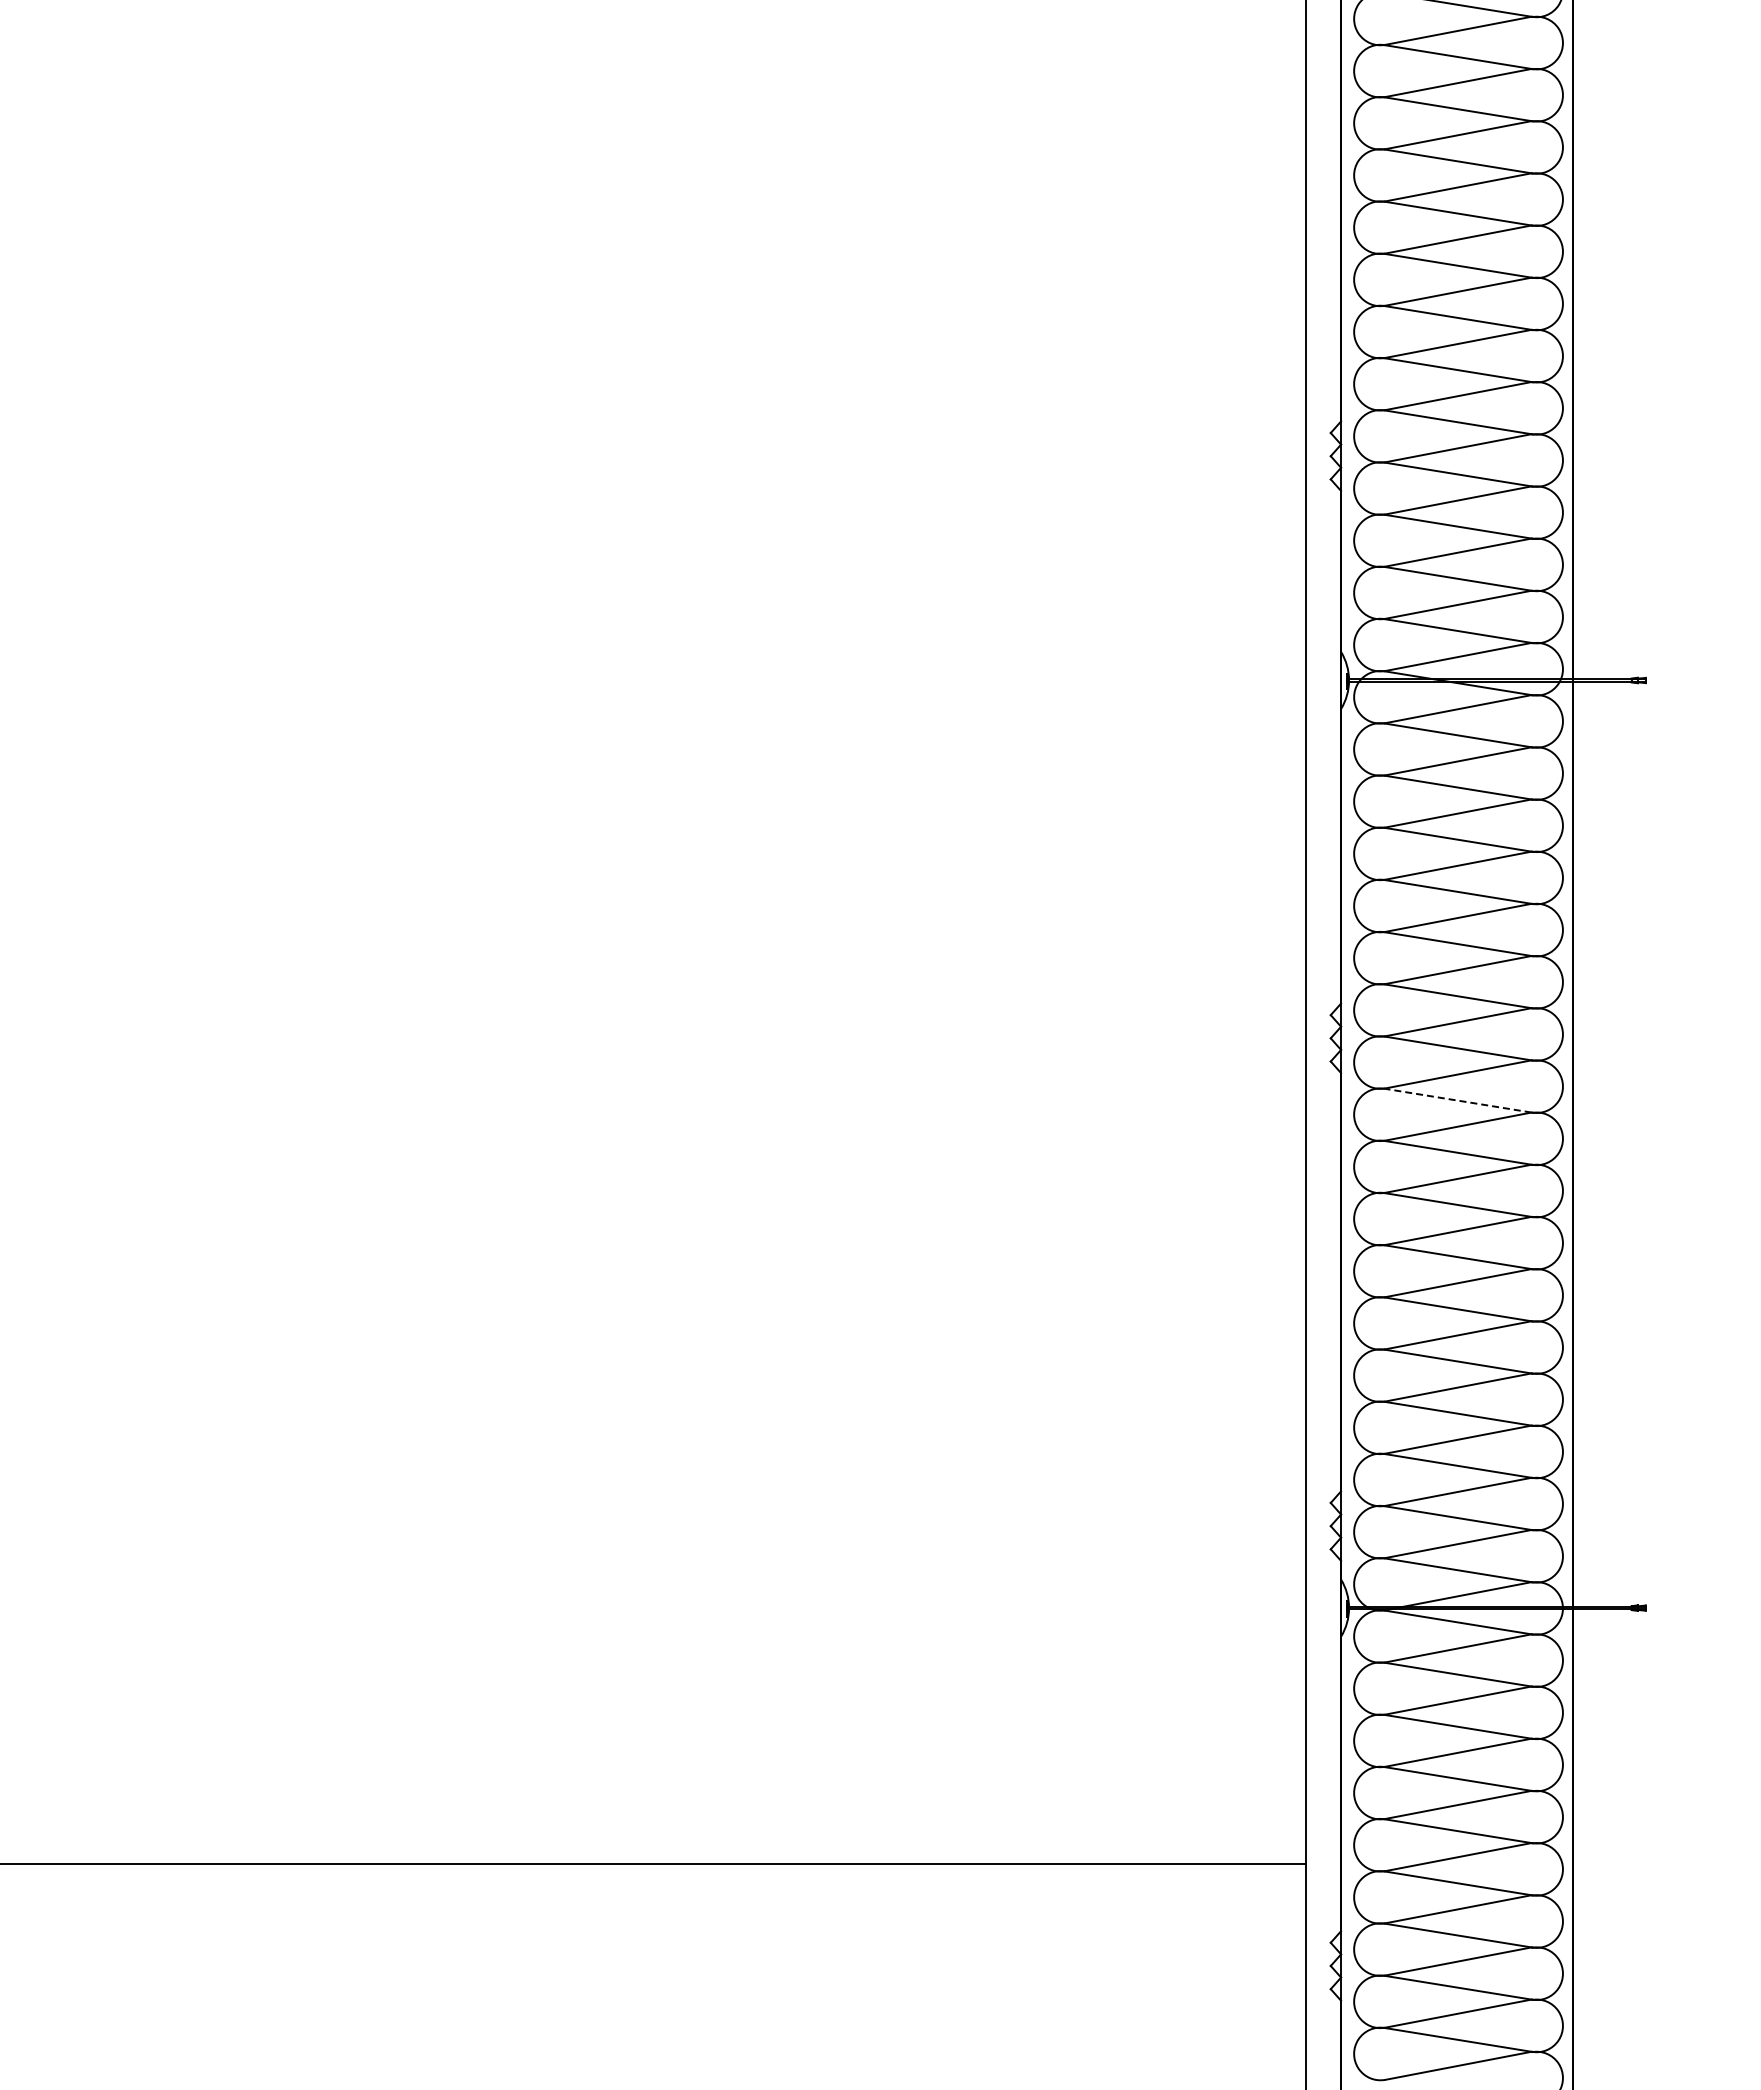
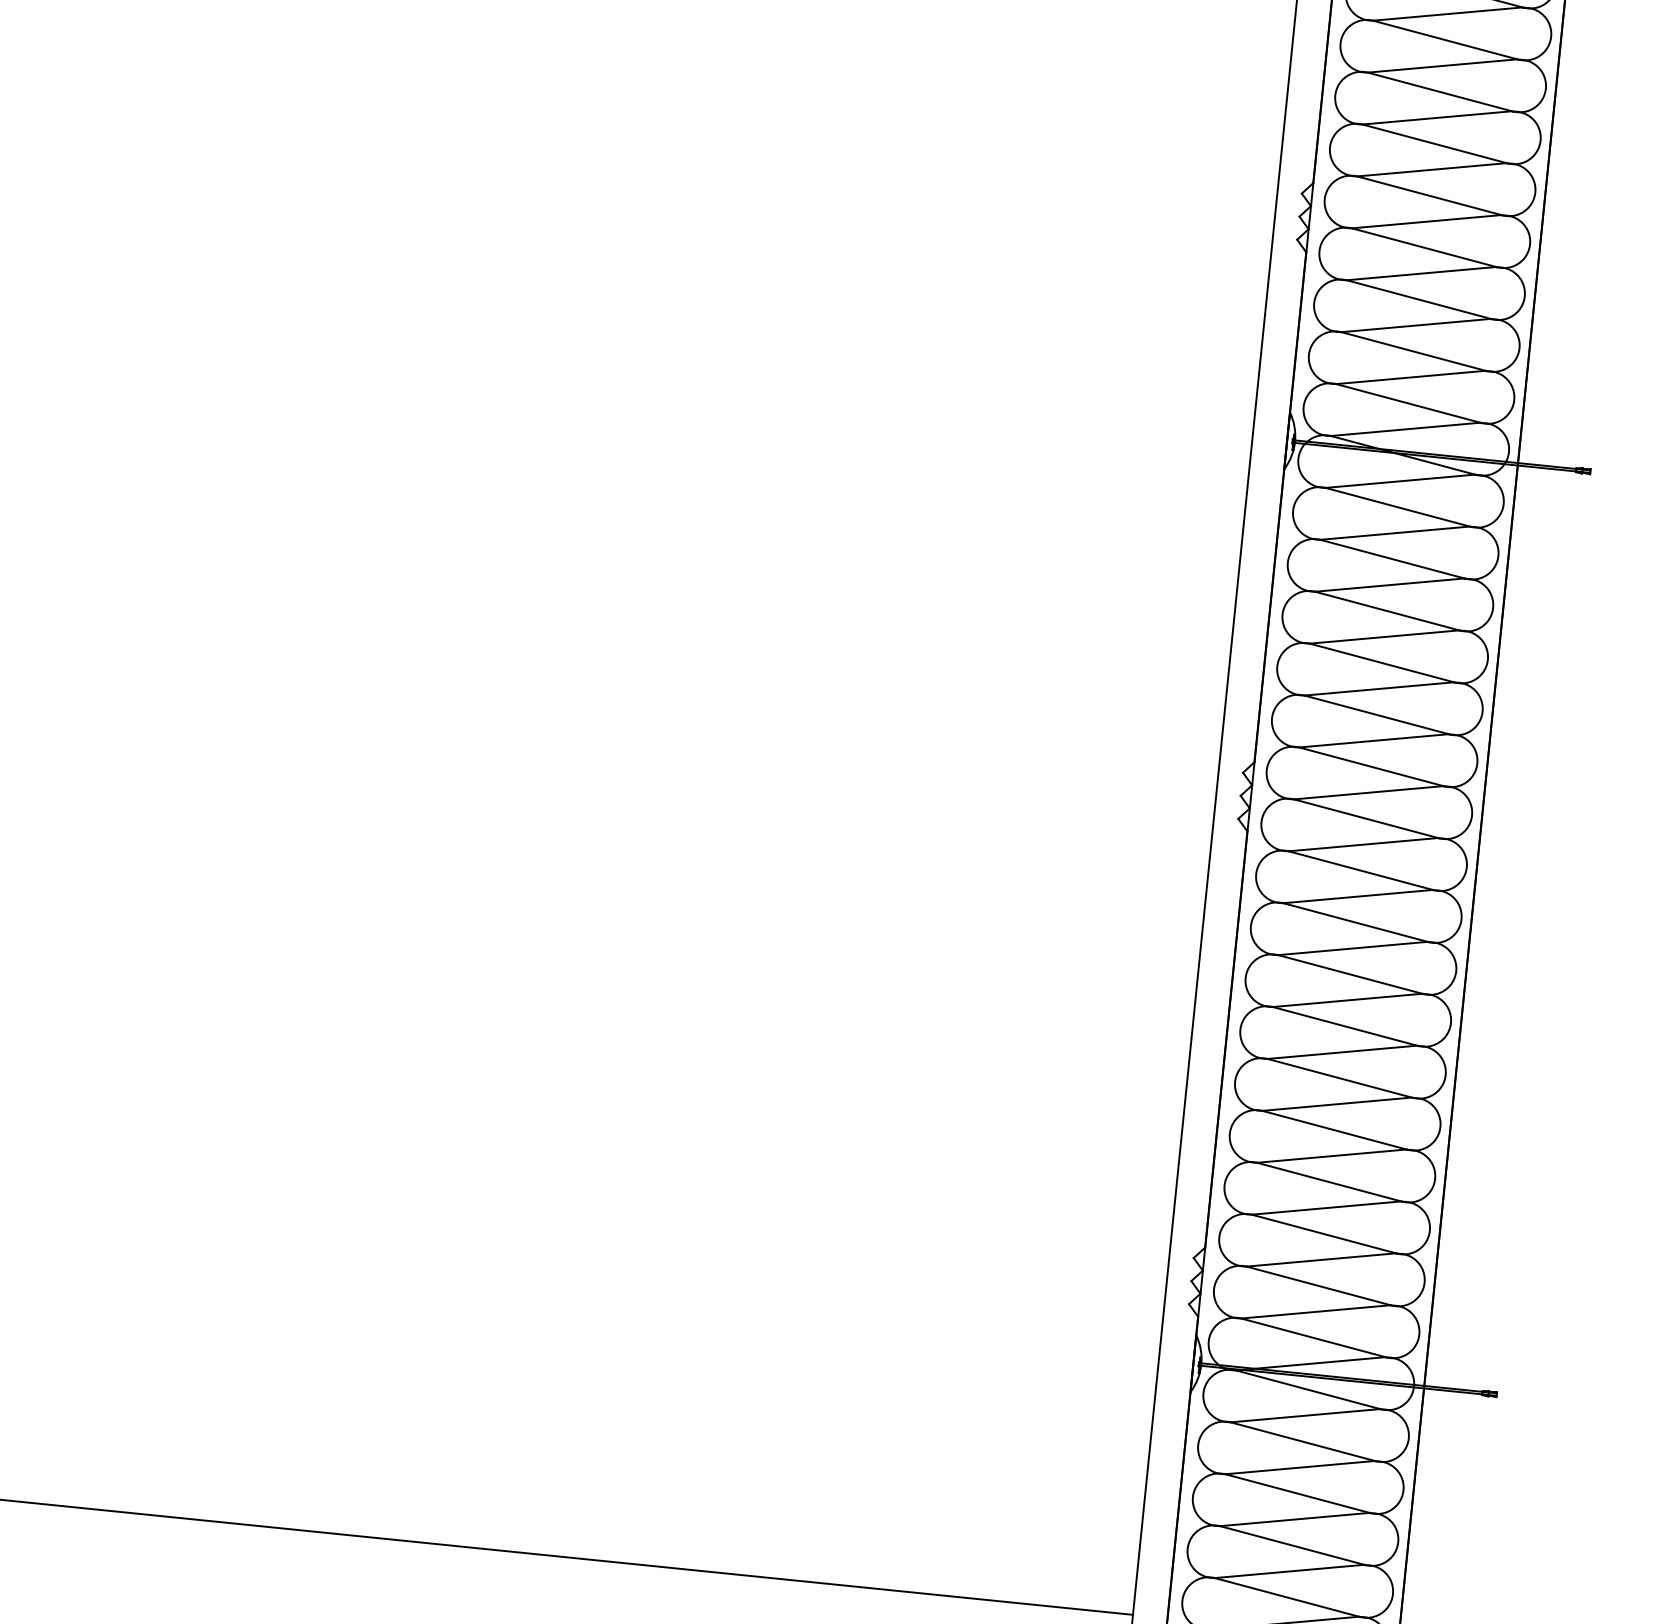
line: (1458, 1100) -> (1361, 870), dashed -> solid

